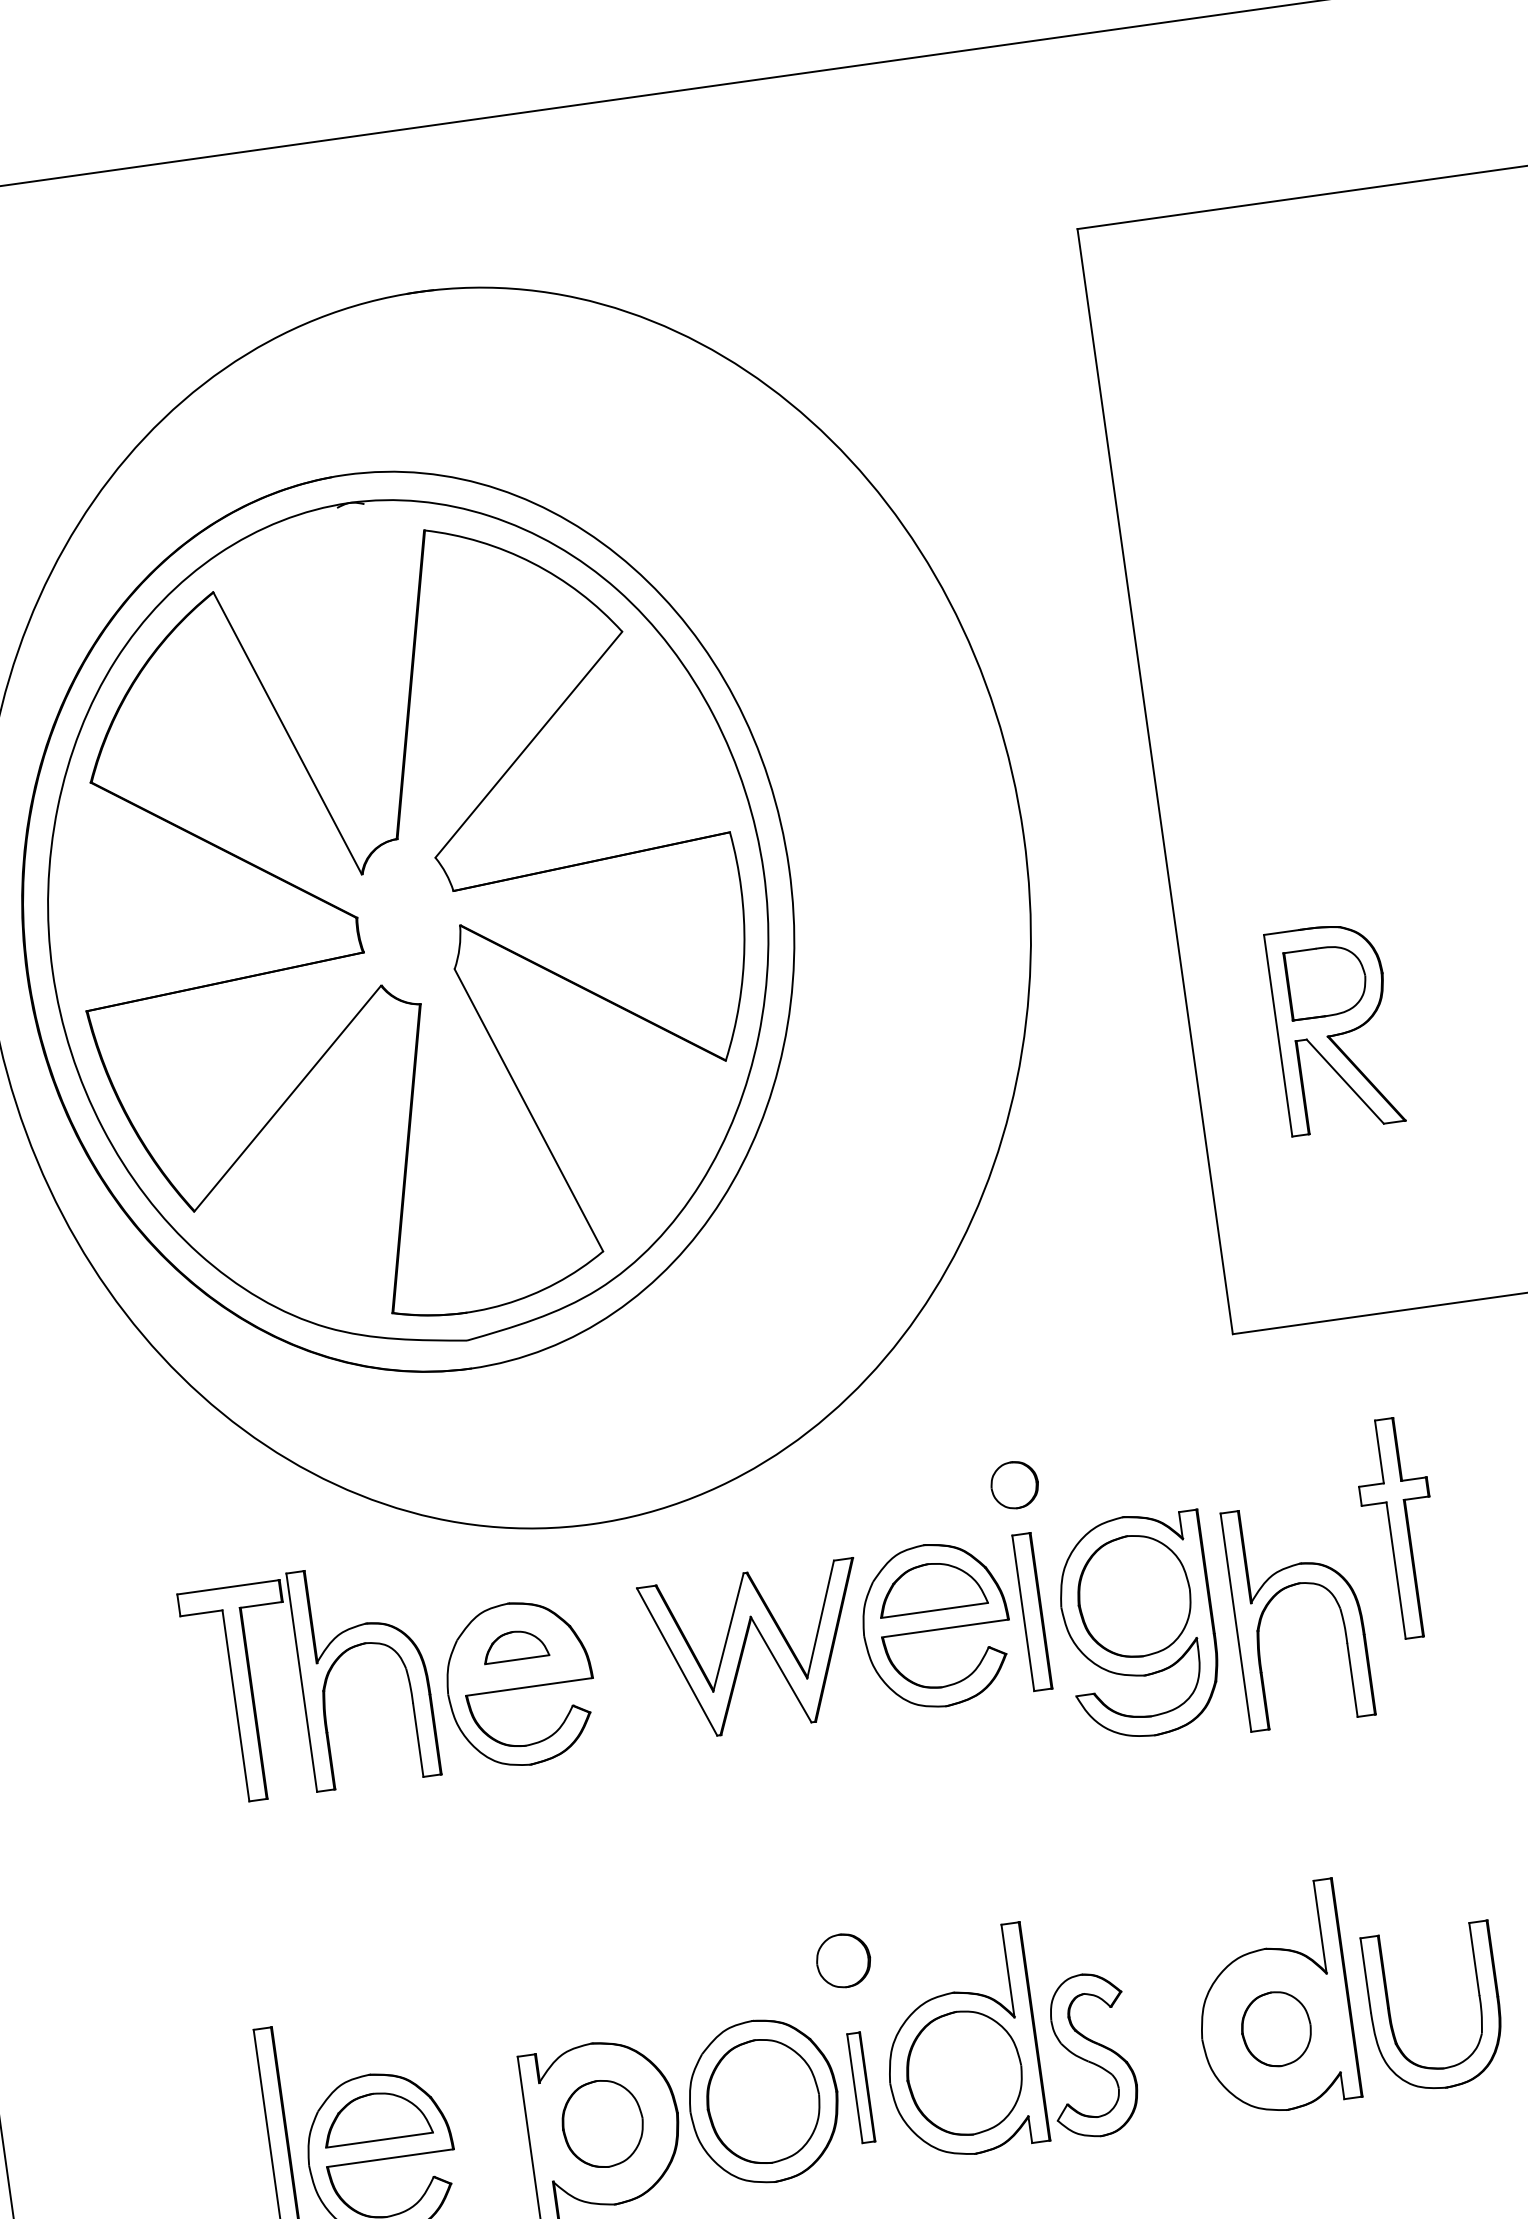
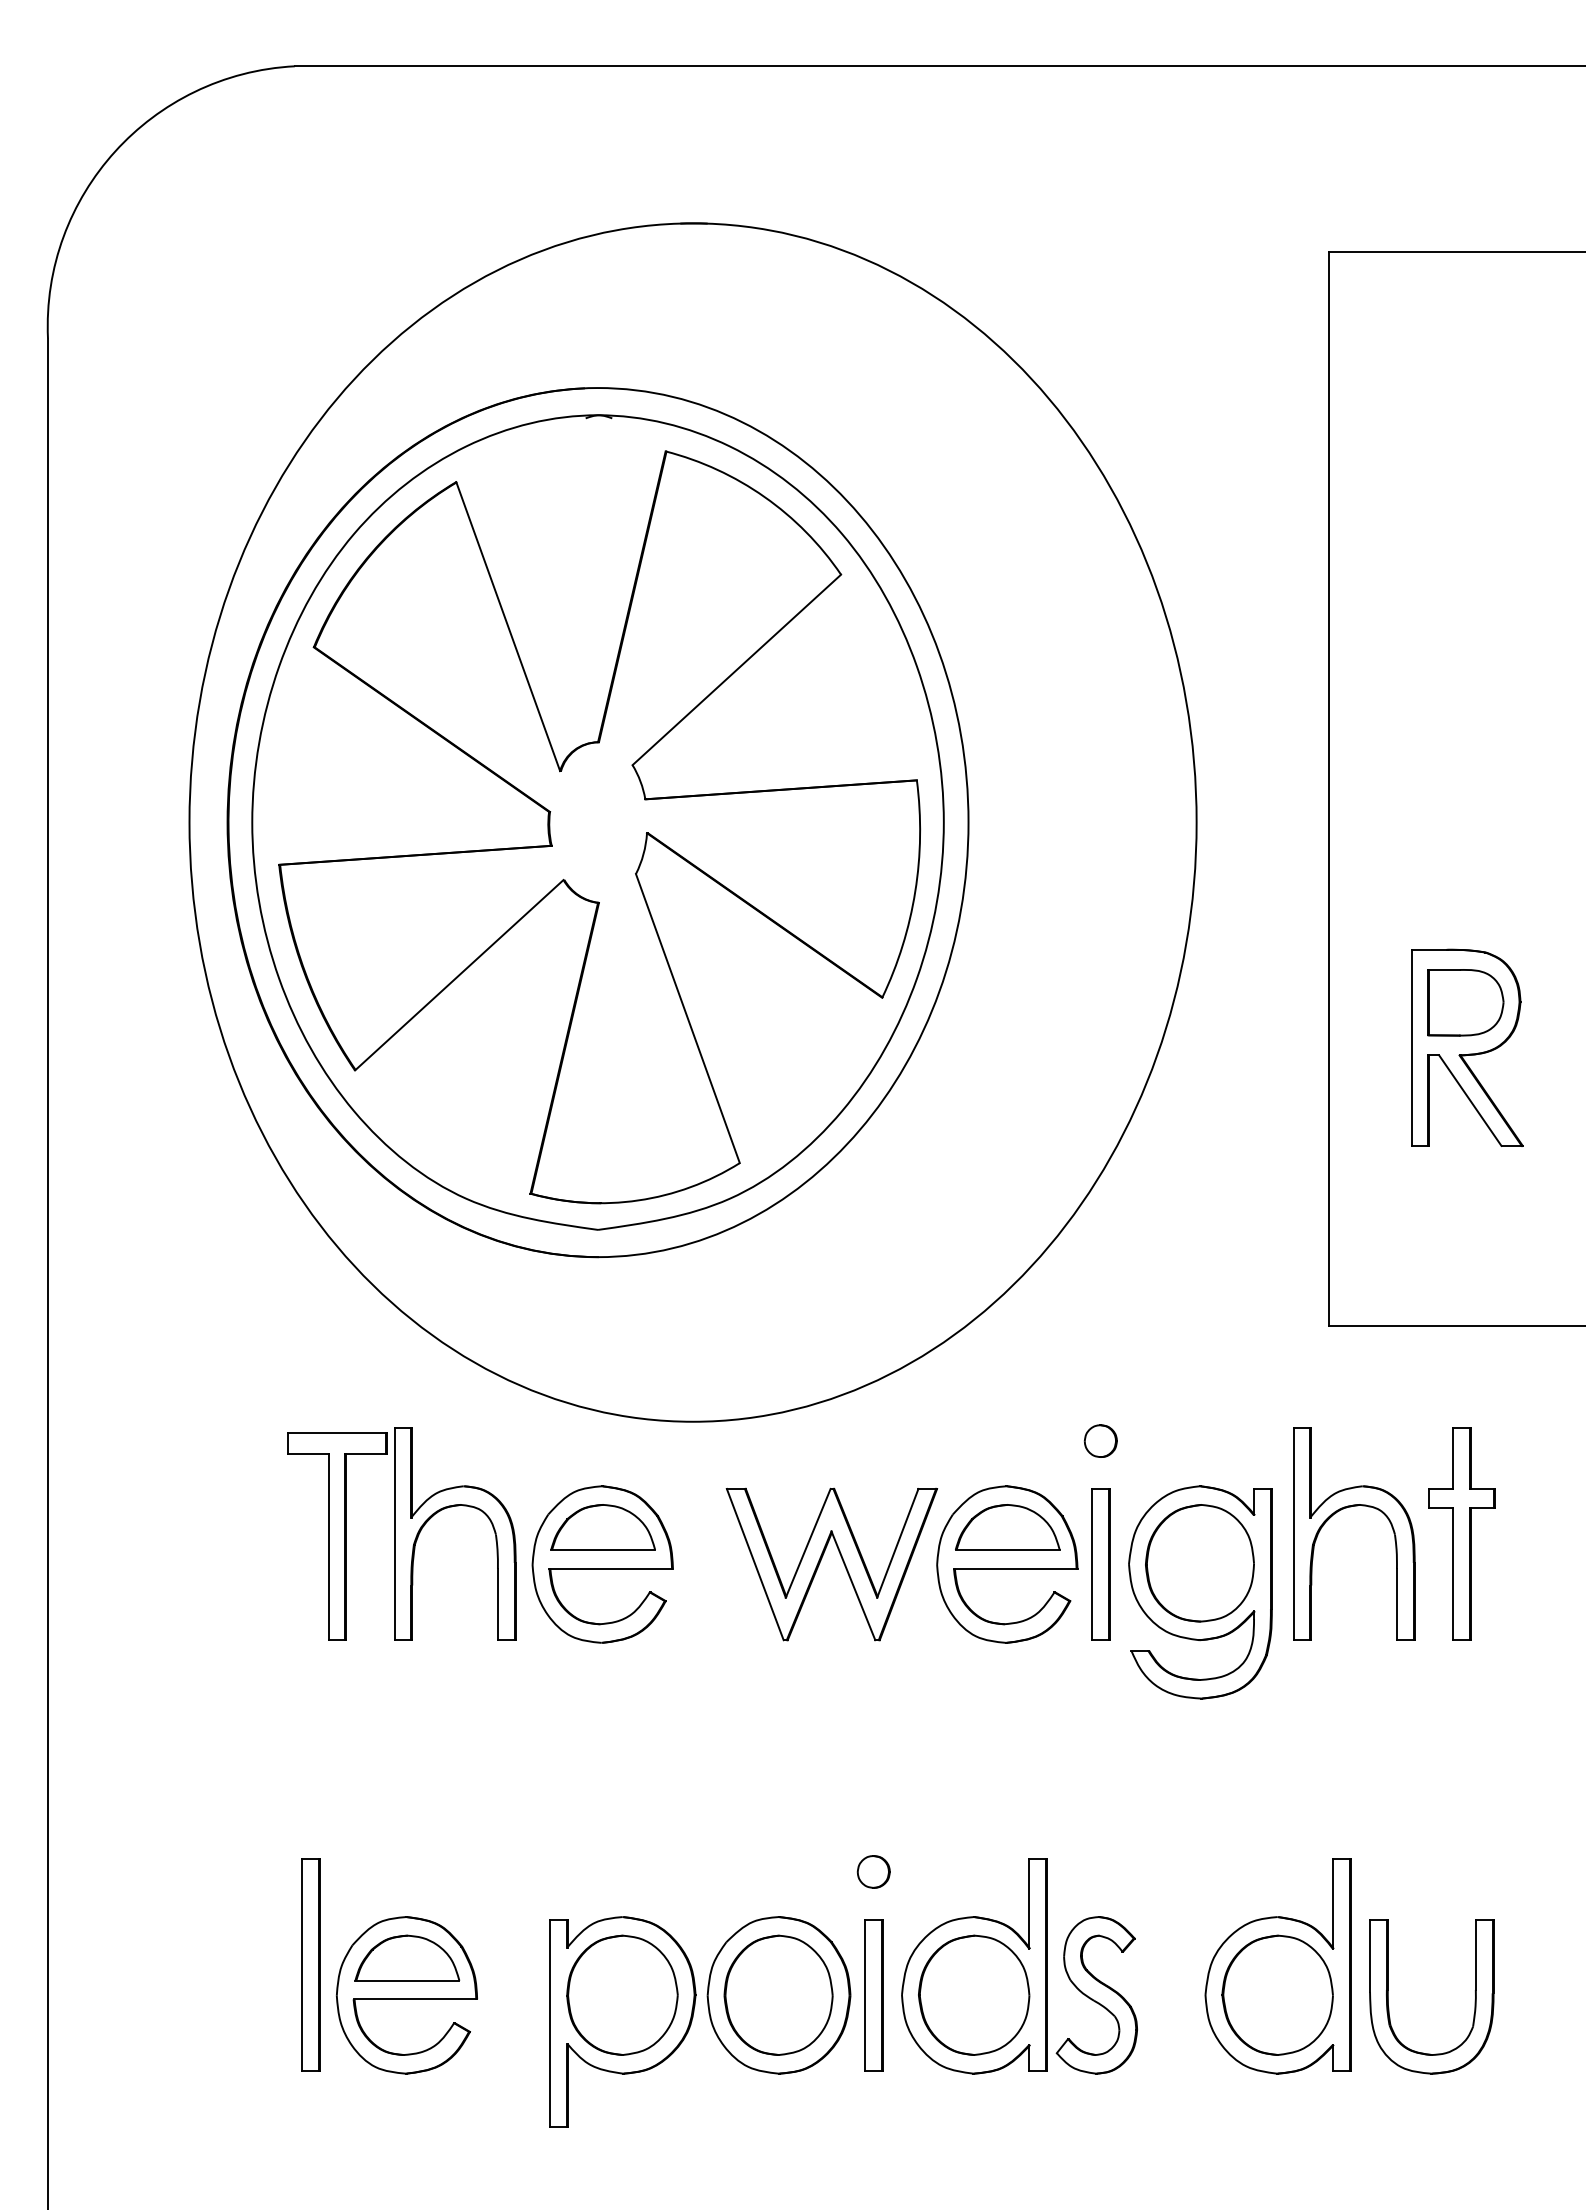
part: (1014, 1484) -> (1100, 1440), size x0.71
part: (1291, 1587) -> (1351, 1507), moved
part: (514, 1645) -> (602, 1527), size x1.67
part: (843, 1960) -> (873, 1871), size x0.62
part: (1276, 2028) -> (1277, 1994), size x1.67
part: (860, 2087) -> (873, 1995), size x1.43
part: (602, 2123) -> (622, 1994), size x1.43

